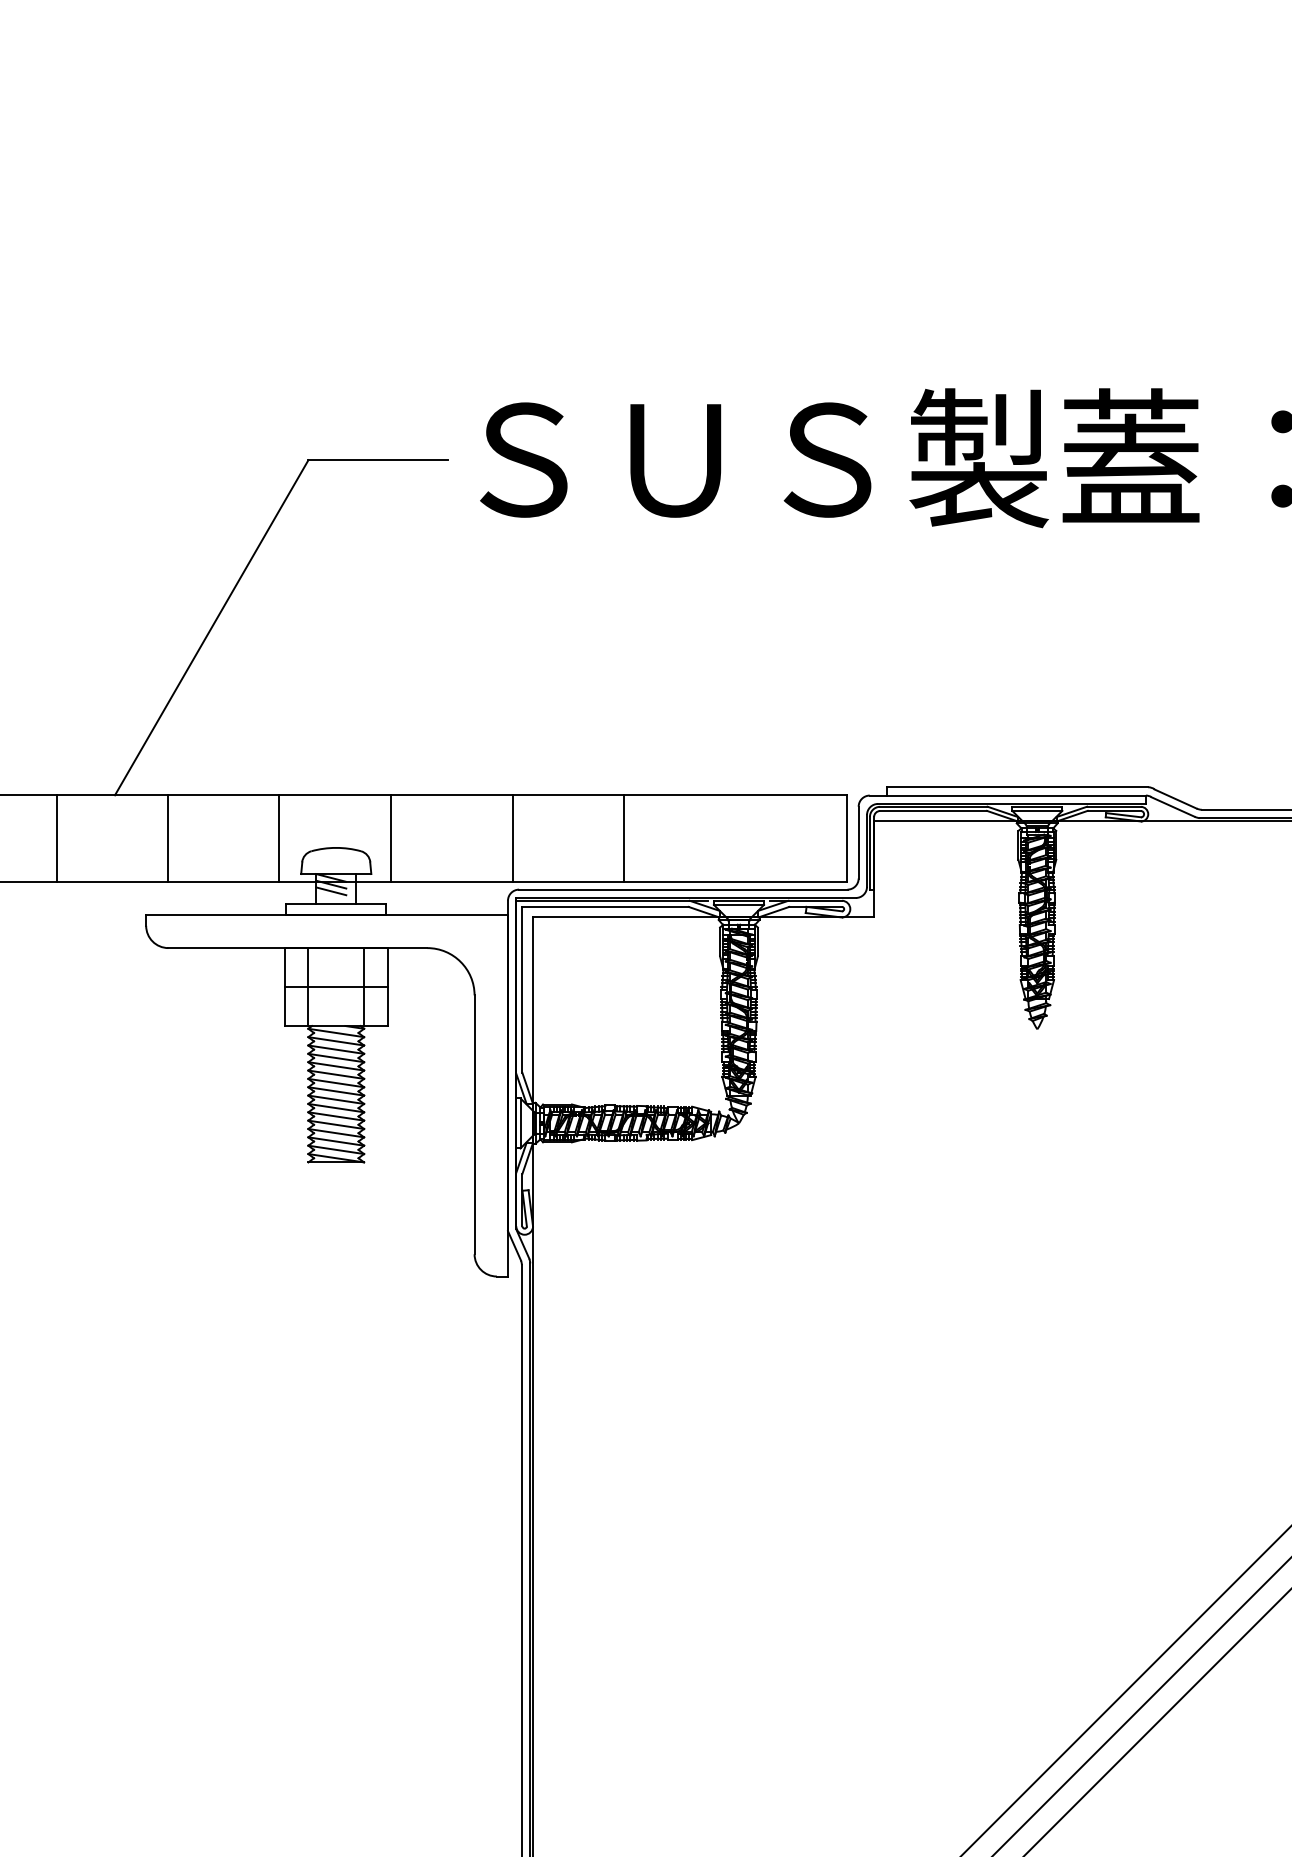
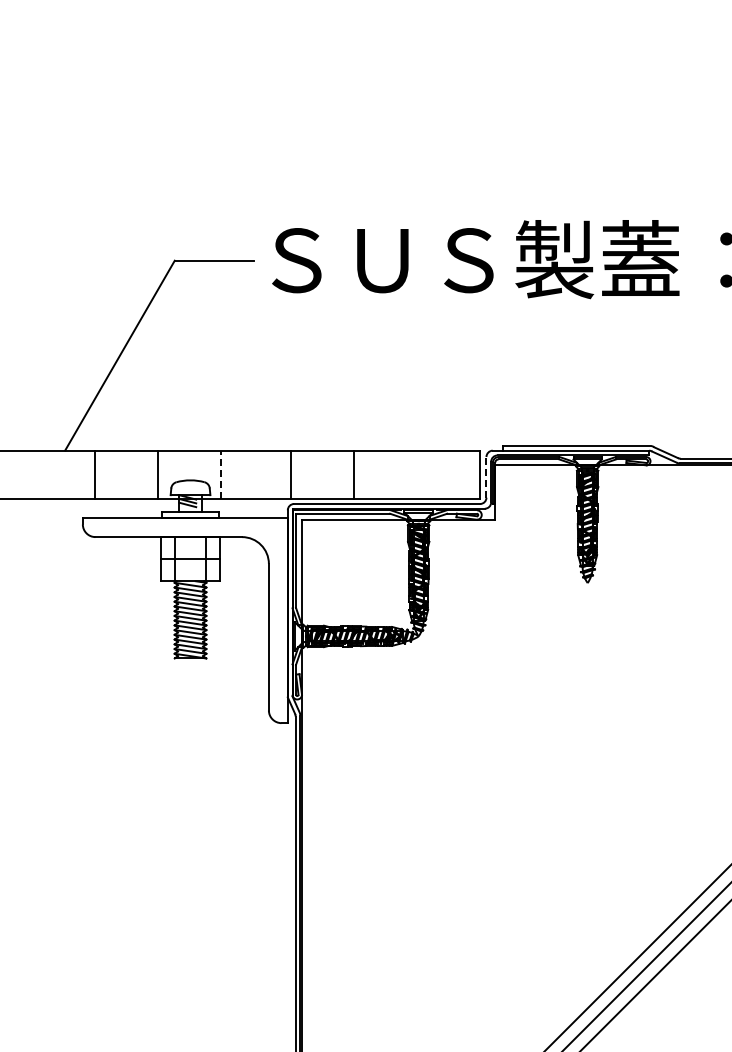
line: (57, 837) -> (32, 474), removed
line: (390, 837) -> (221, 474), solid -> dashed
line: (858, 841) -> (486, 476), solid -> dashed

